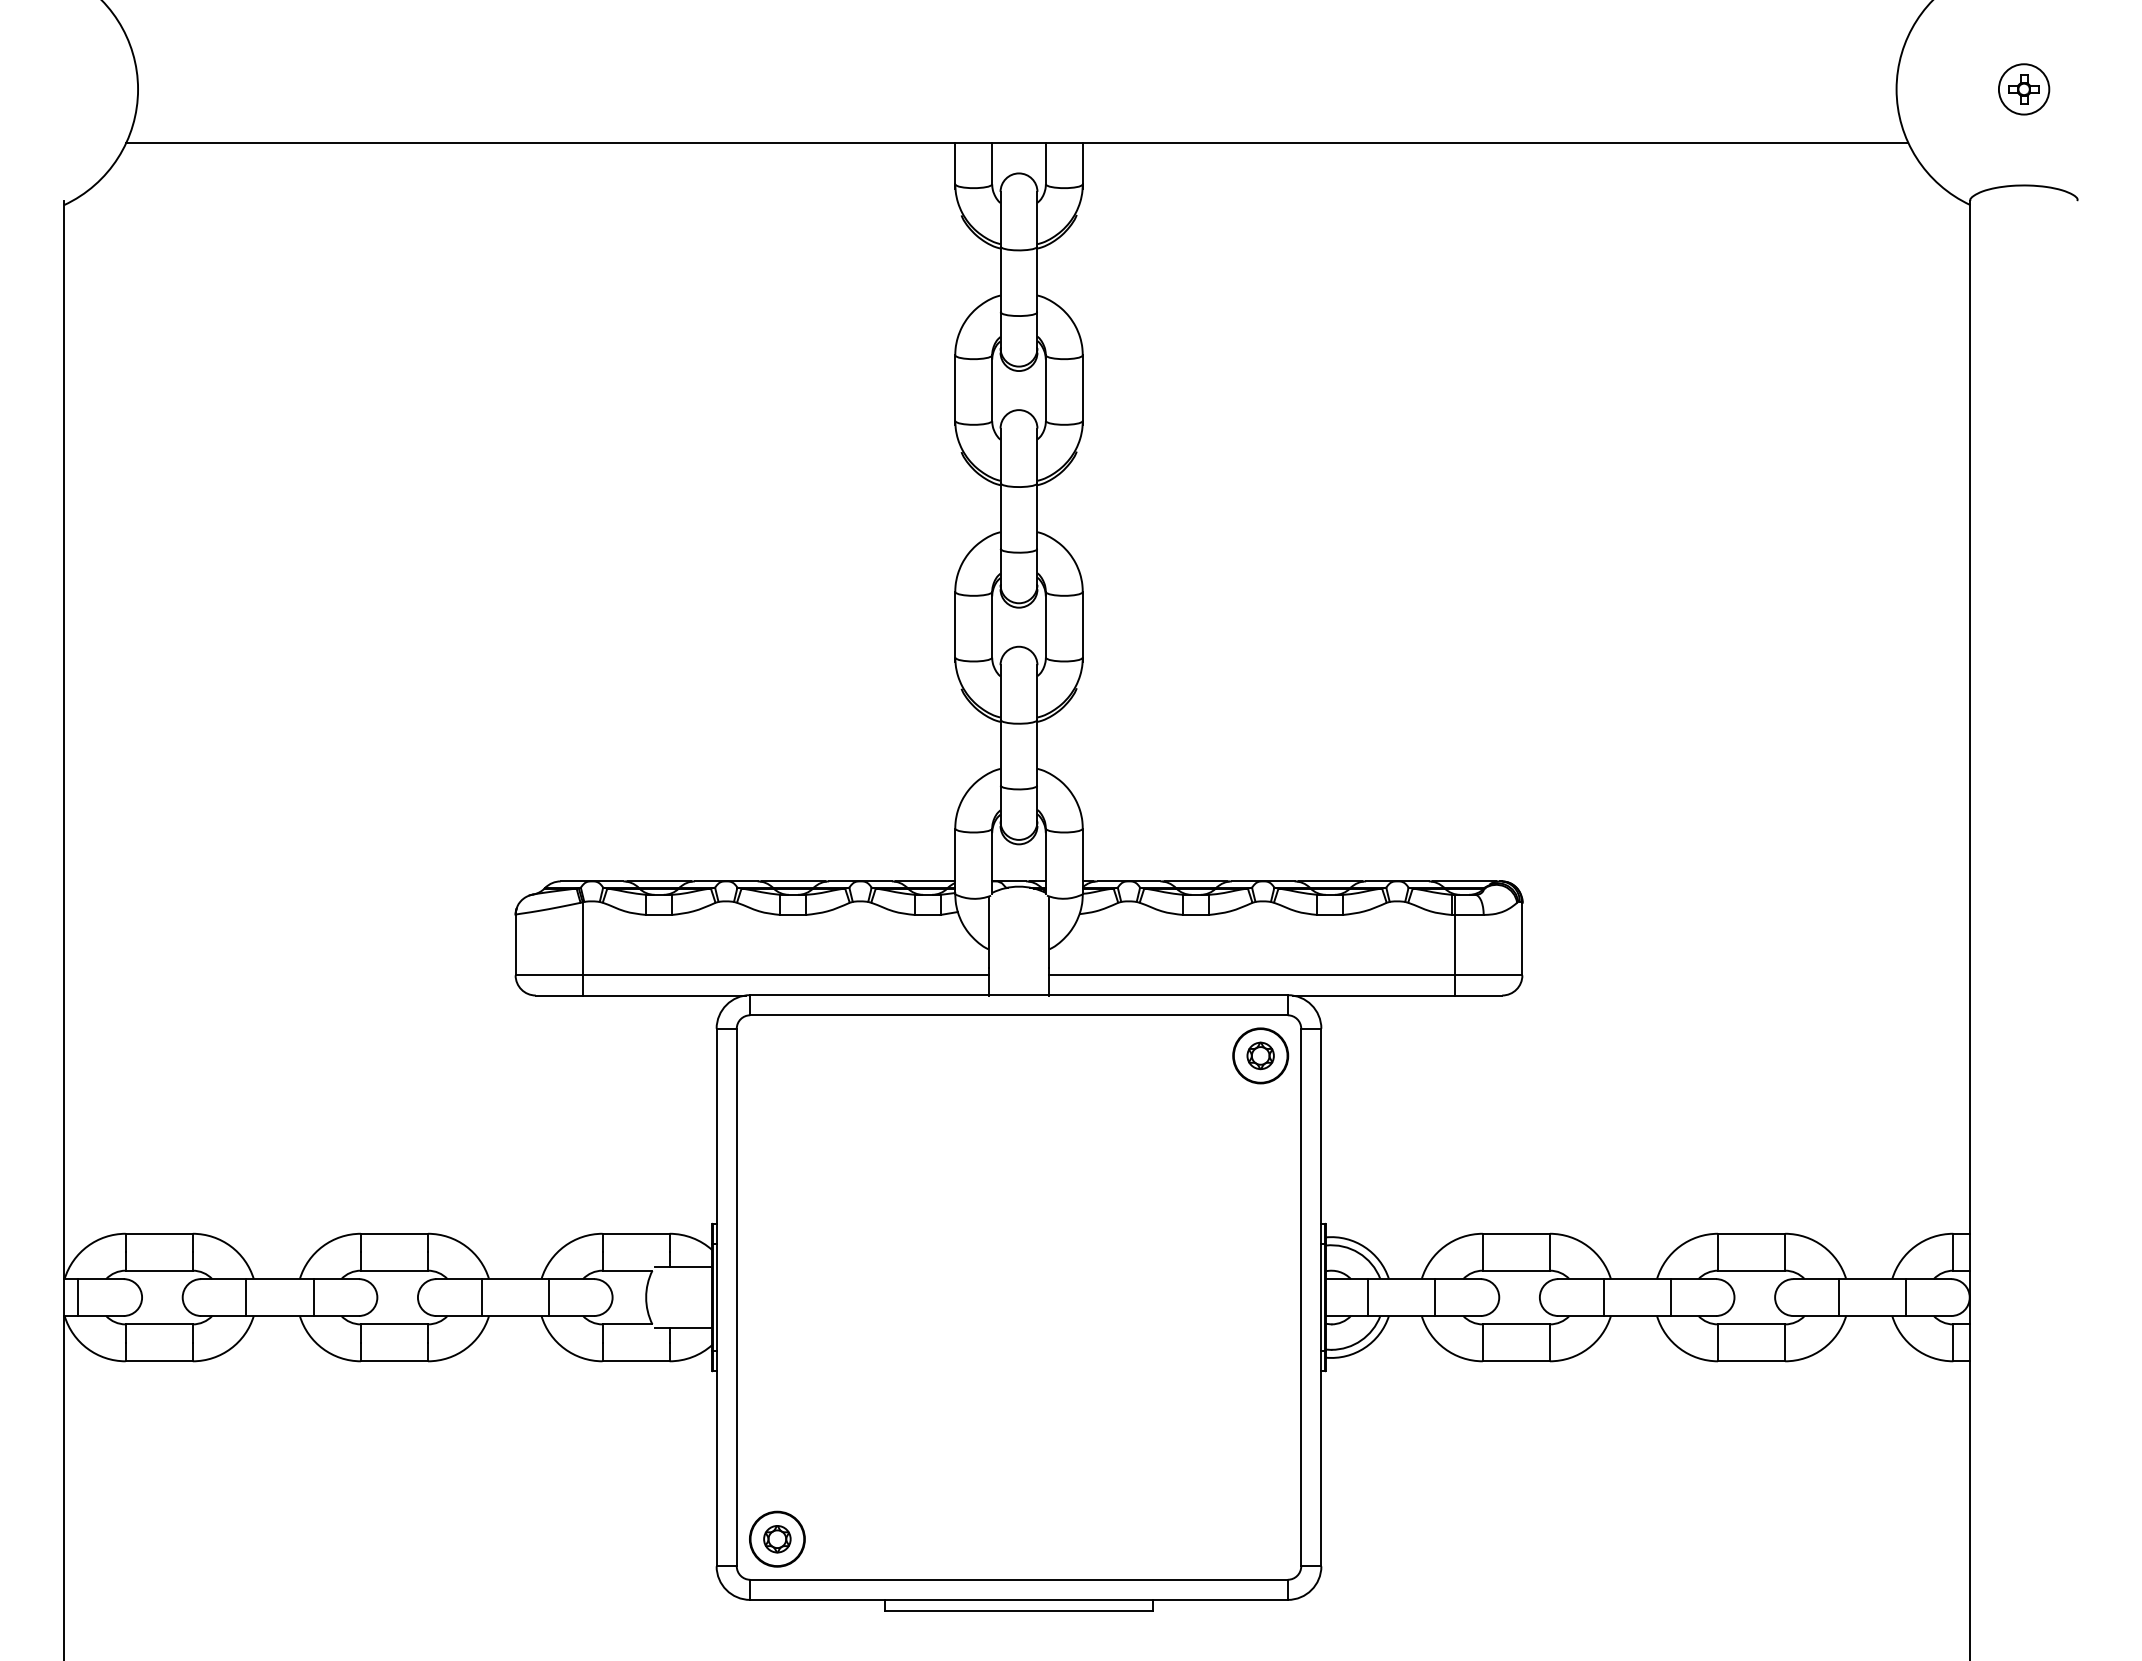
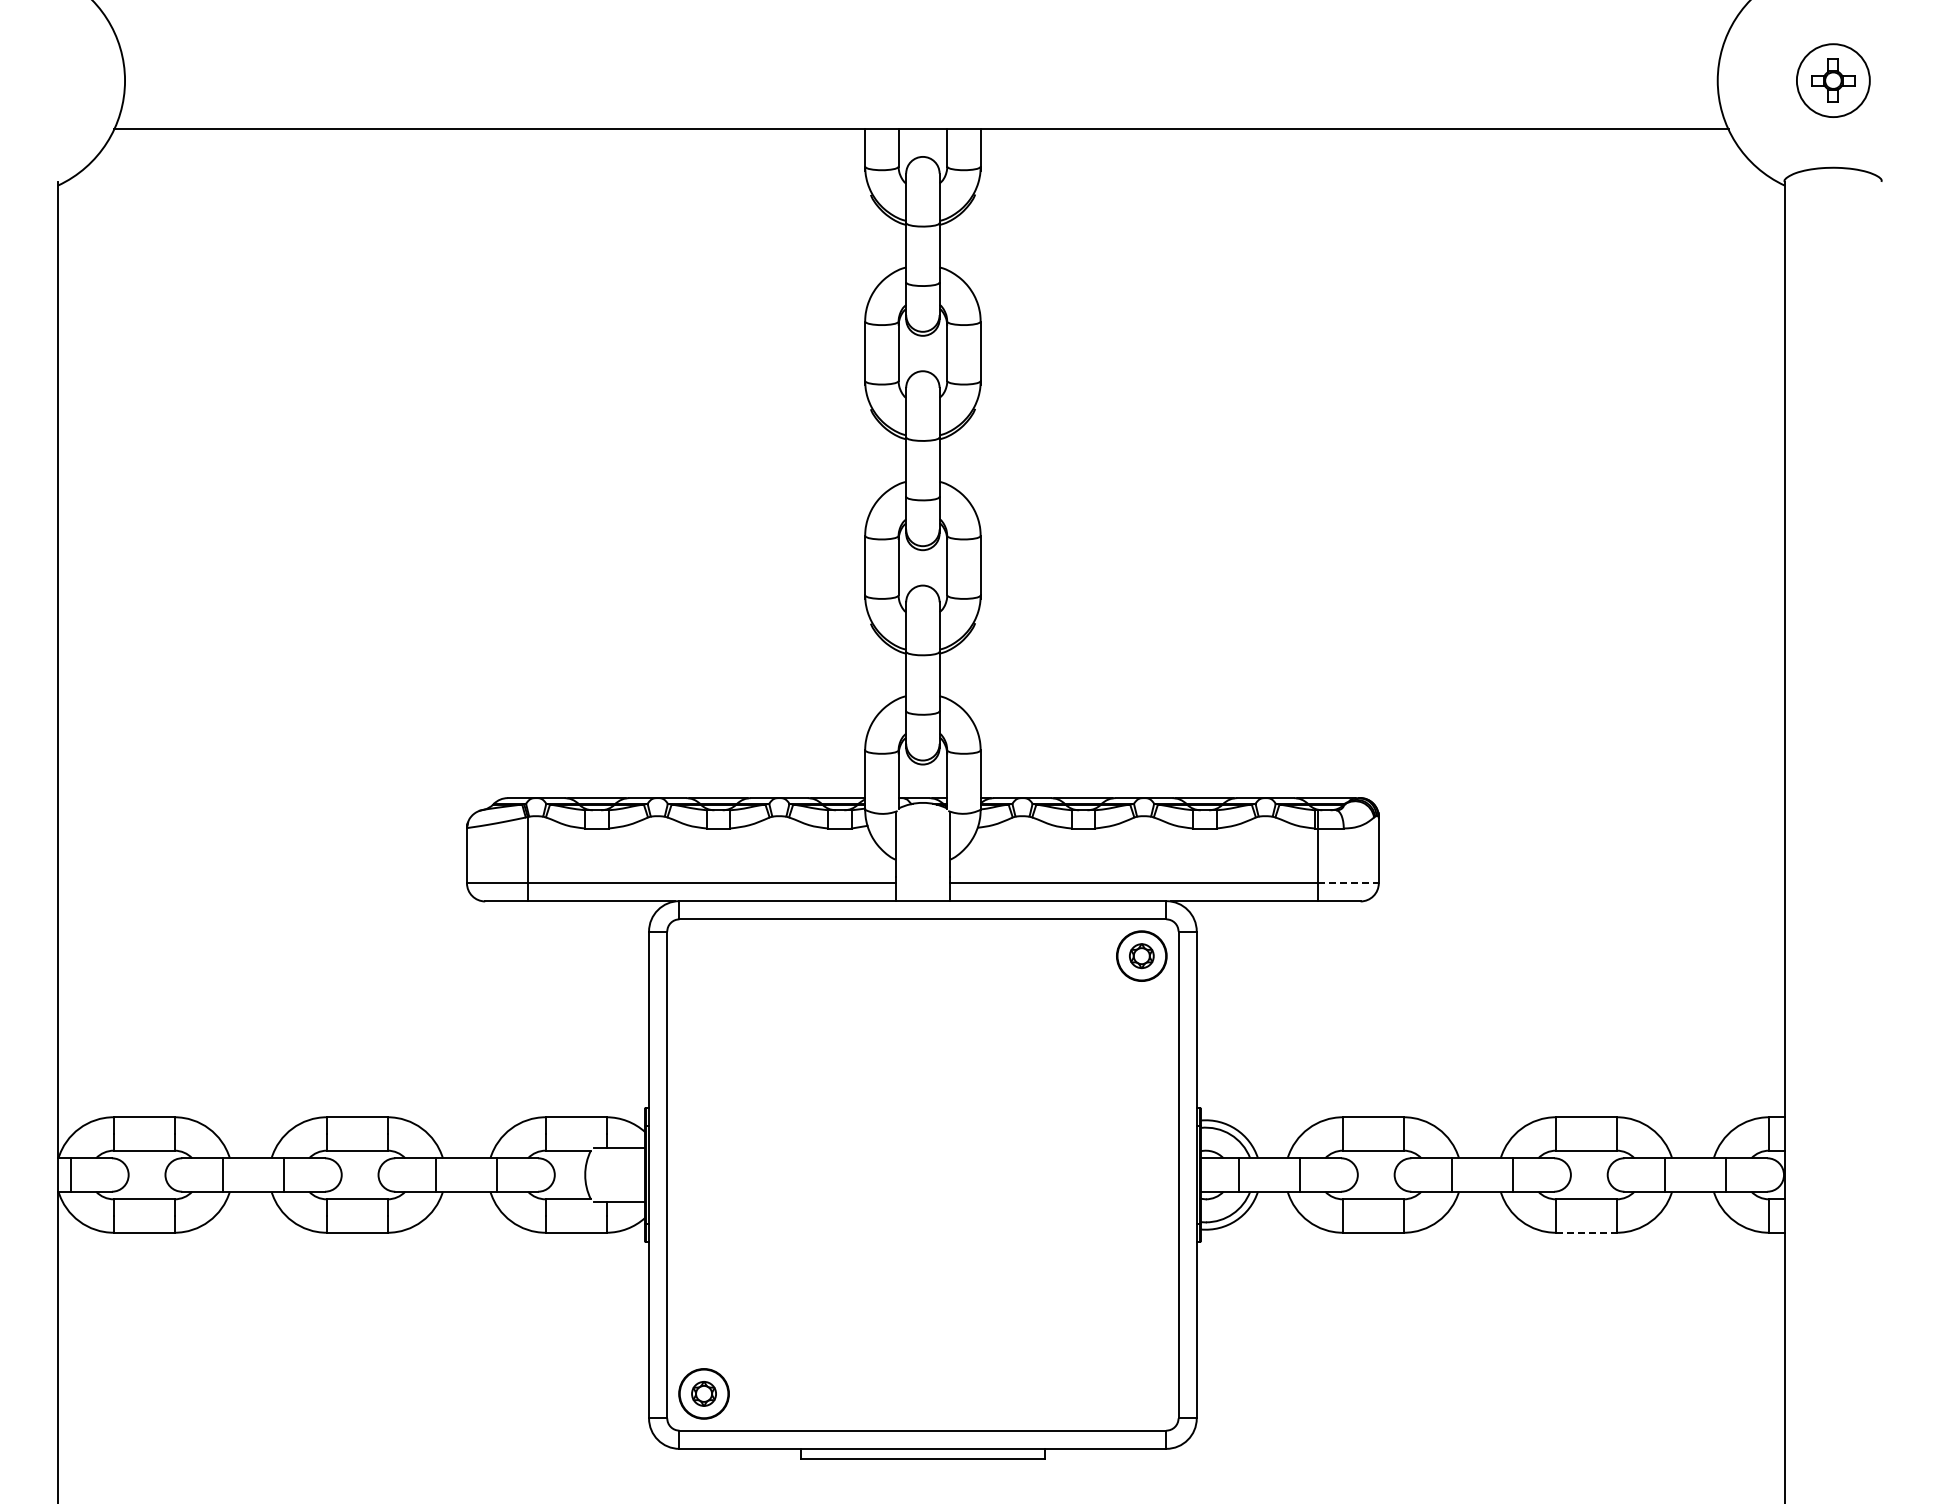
part: (2023, 89) -> (1832, 80), size x1.6
line: (1488, 975) -> (1348, 883), solid -> dashed
line: (1751, 1361) -> (1586, 1232), solid -> dashed

